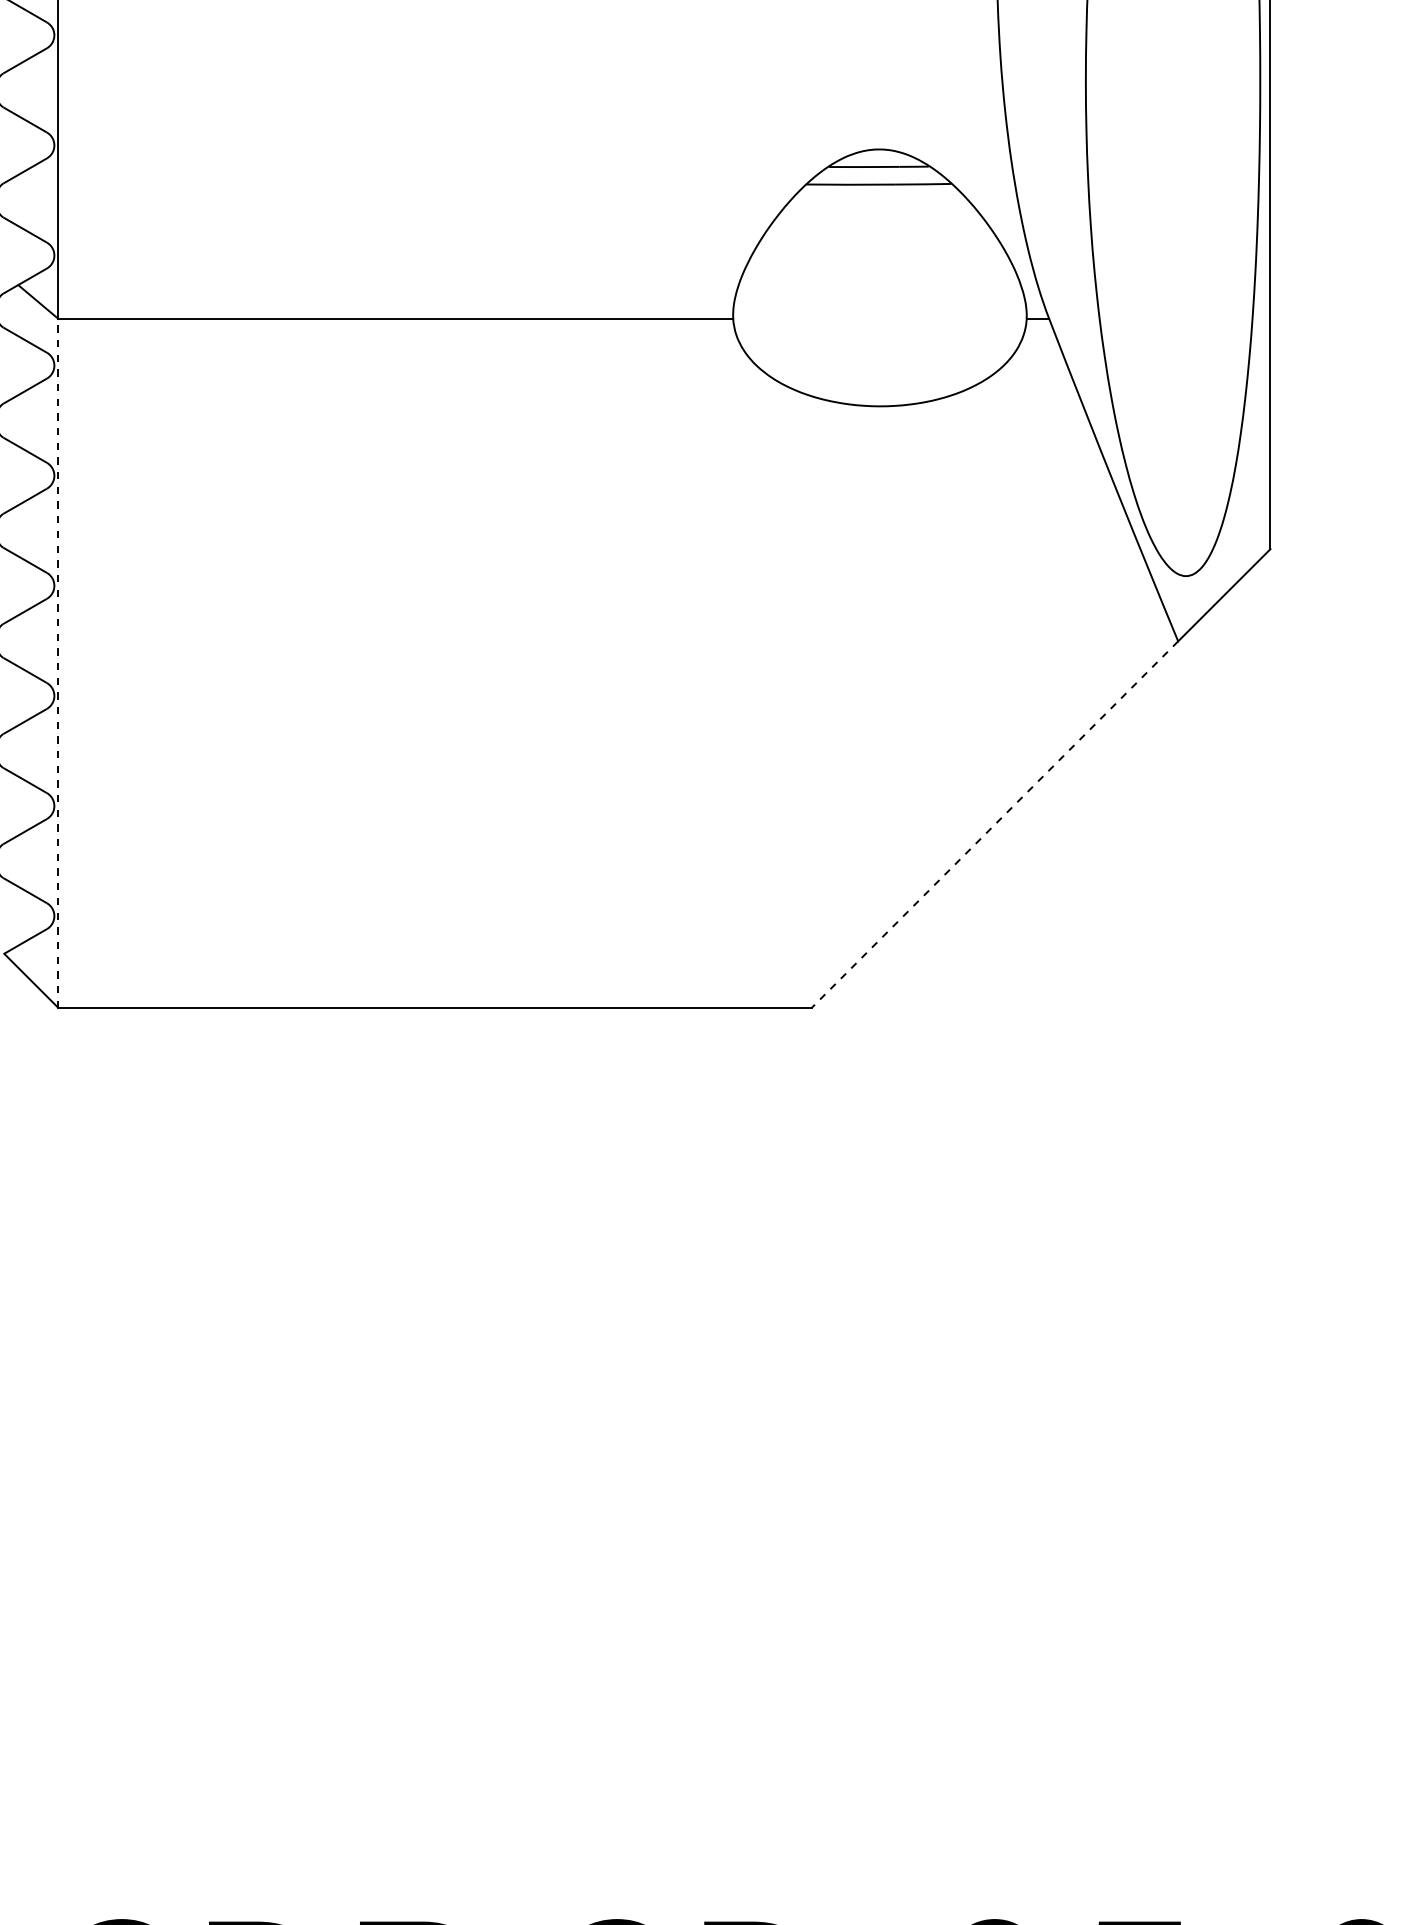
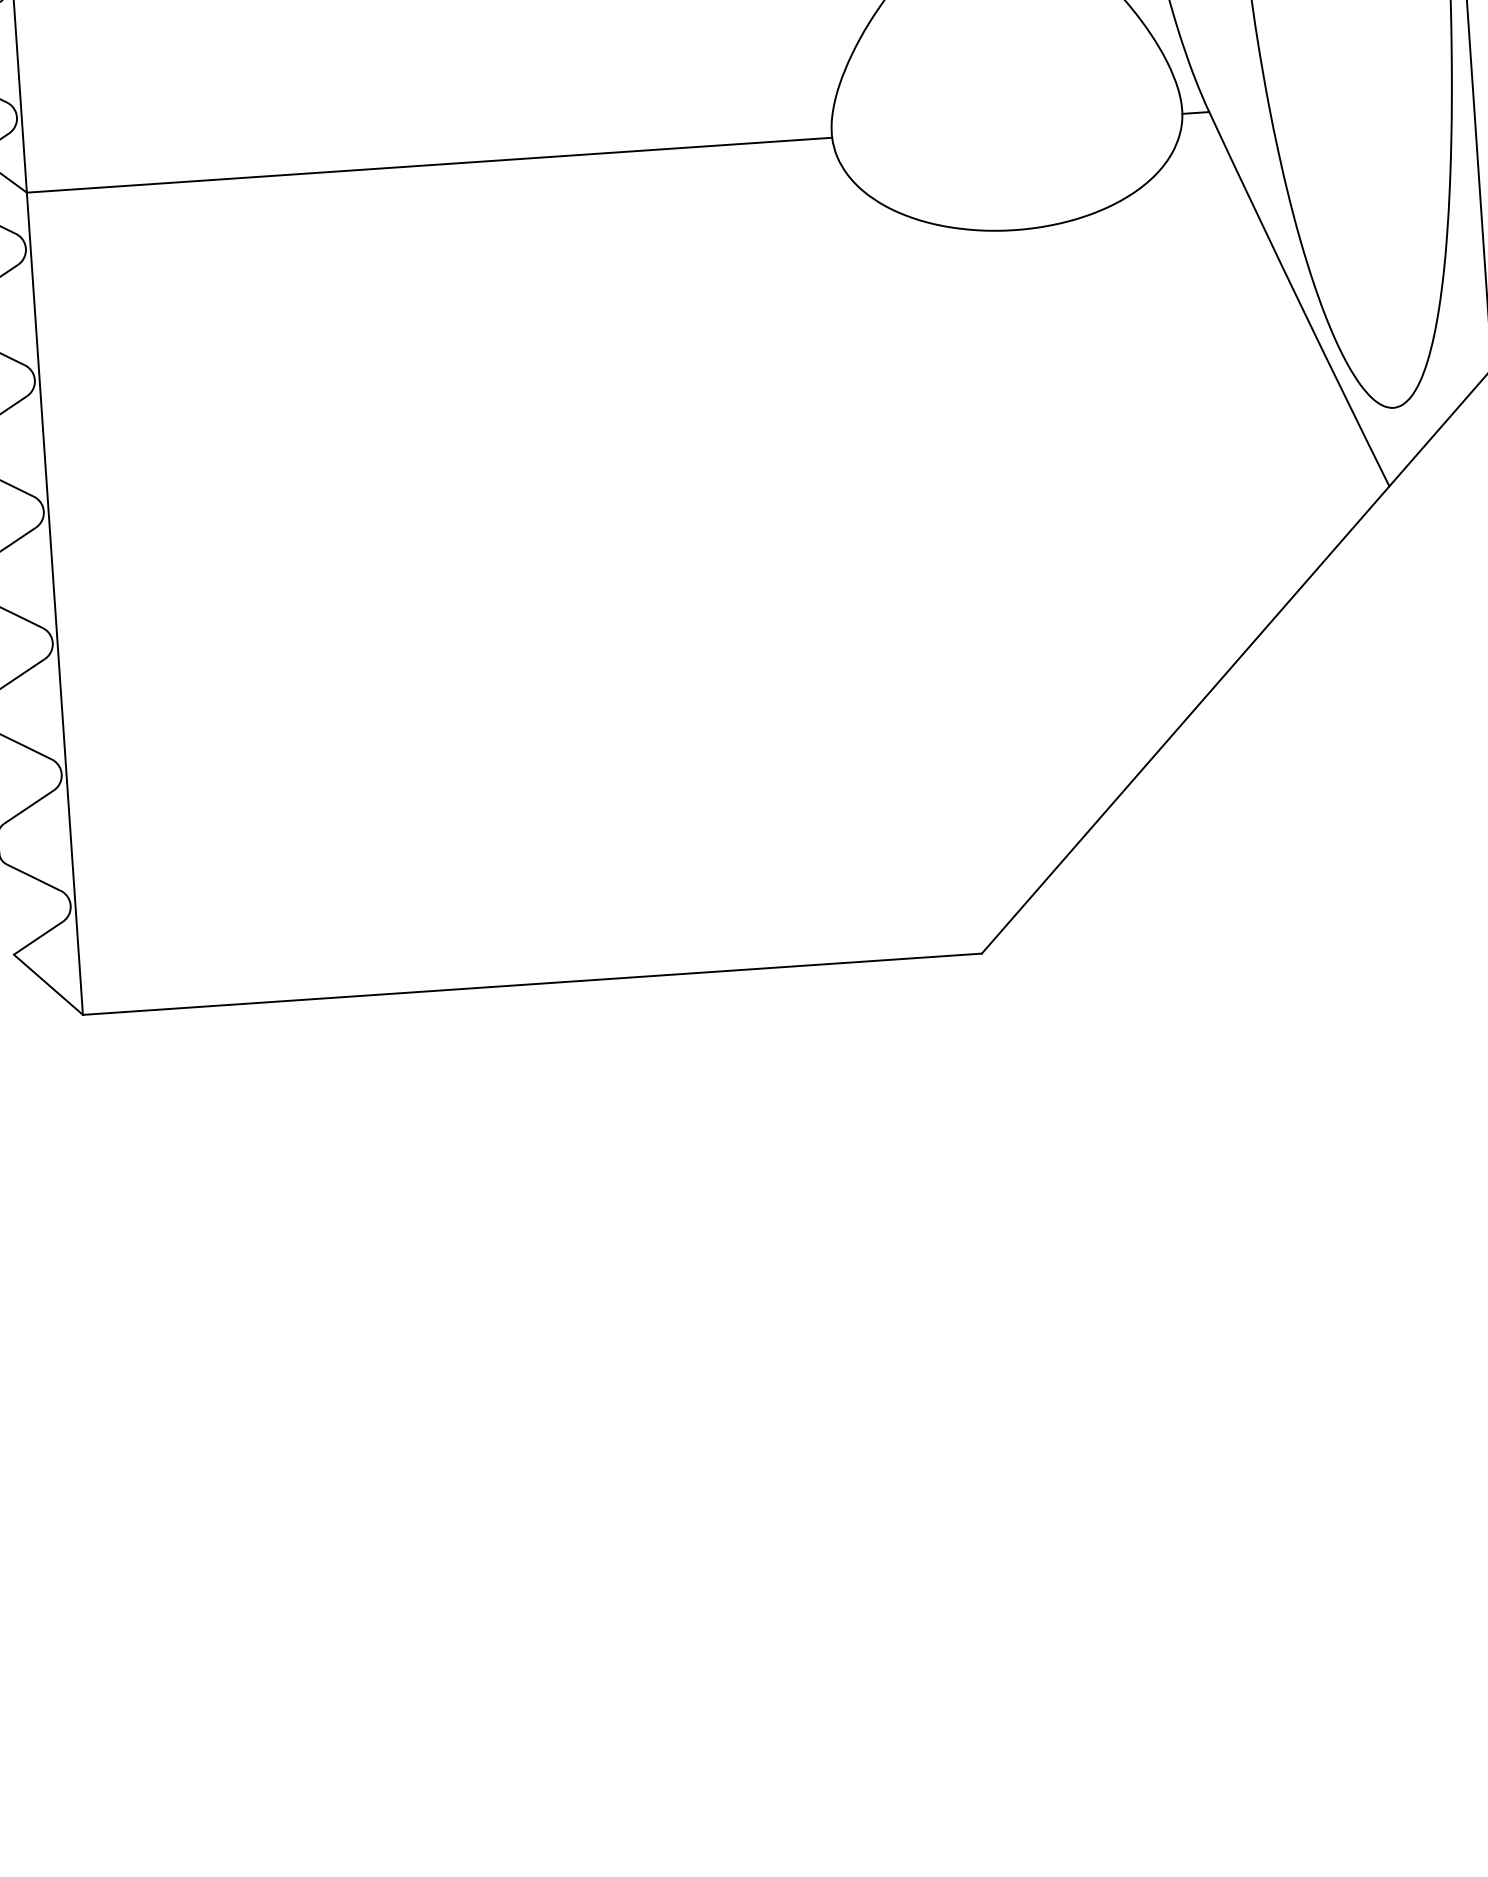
line: (58, 663) -> (55, 603), dashed -> solid
line: (994, 825) -> (1185, 721), dashed -> solid

